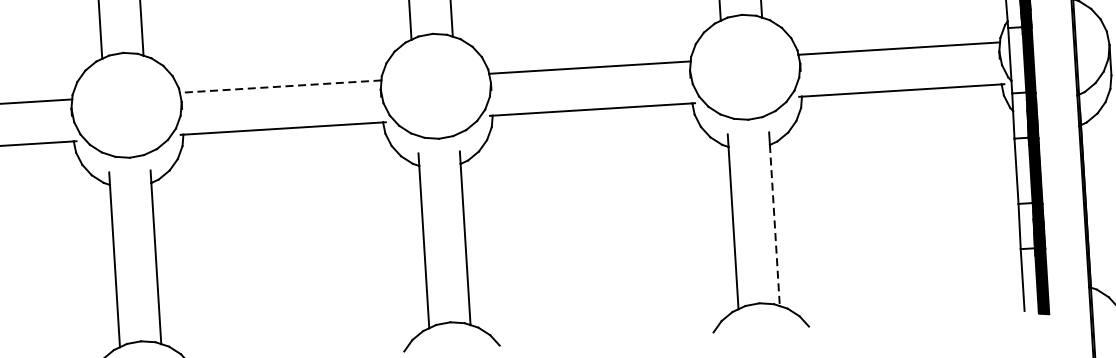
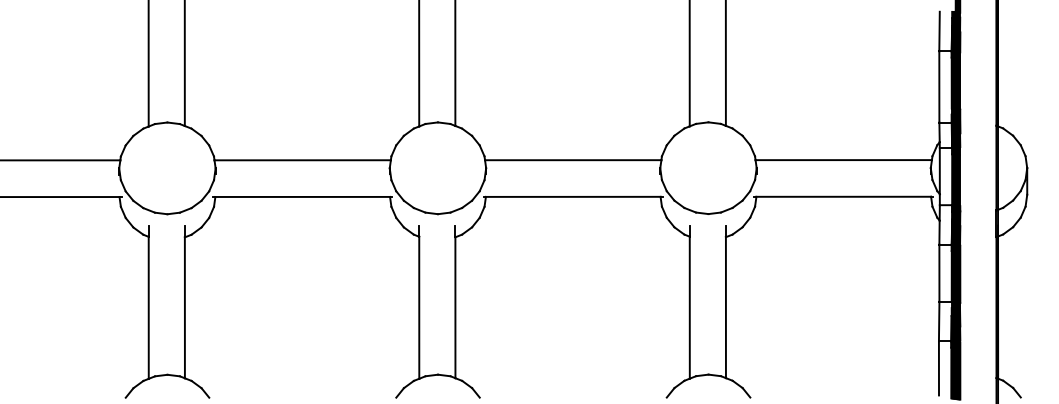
line: (280, 86) -> (302, 160), dashed -> solid
line: (774, 226) -> (725, 308), dashed -> solid

